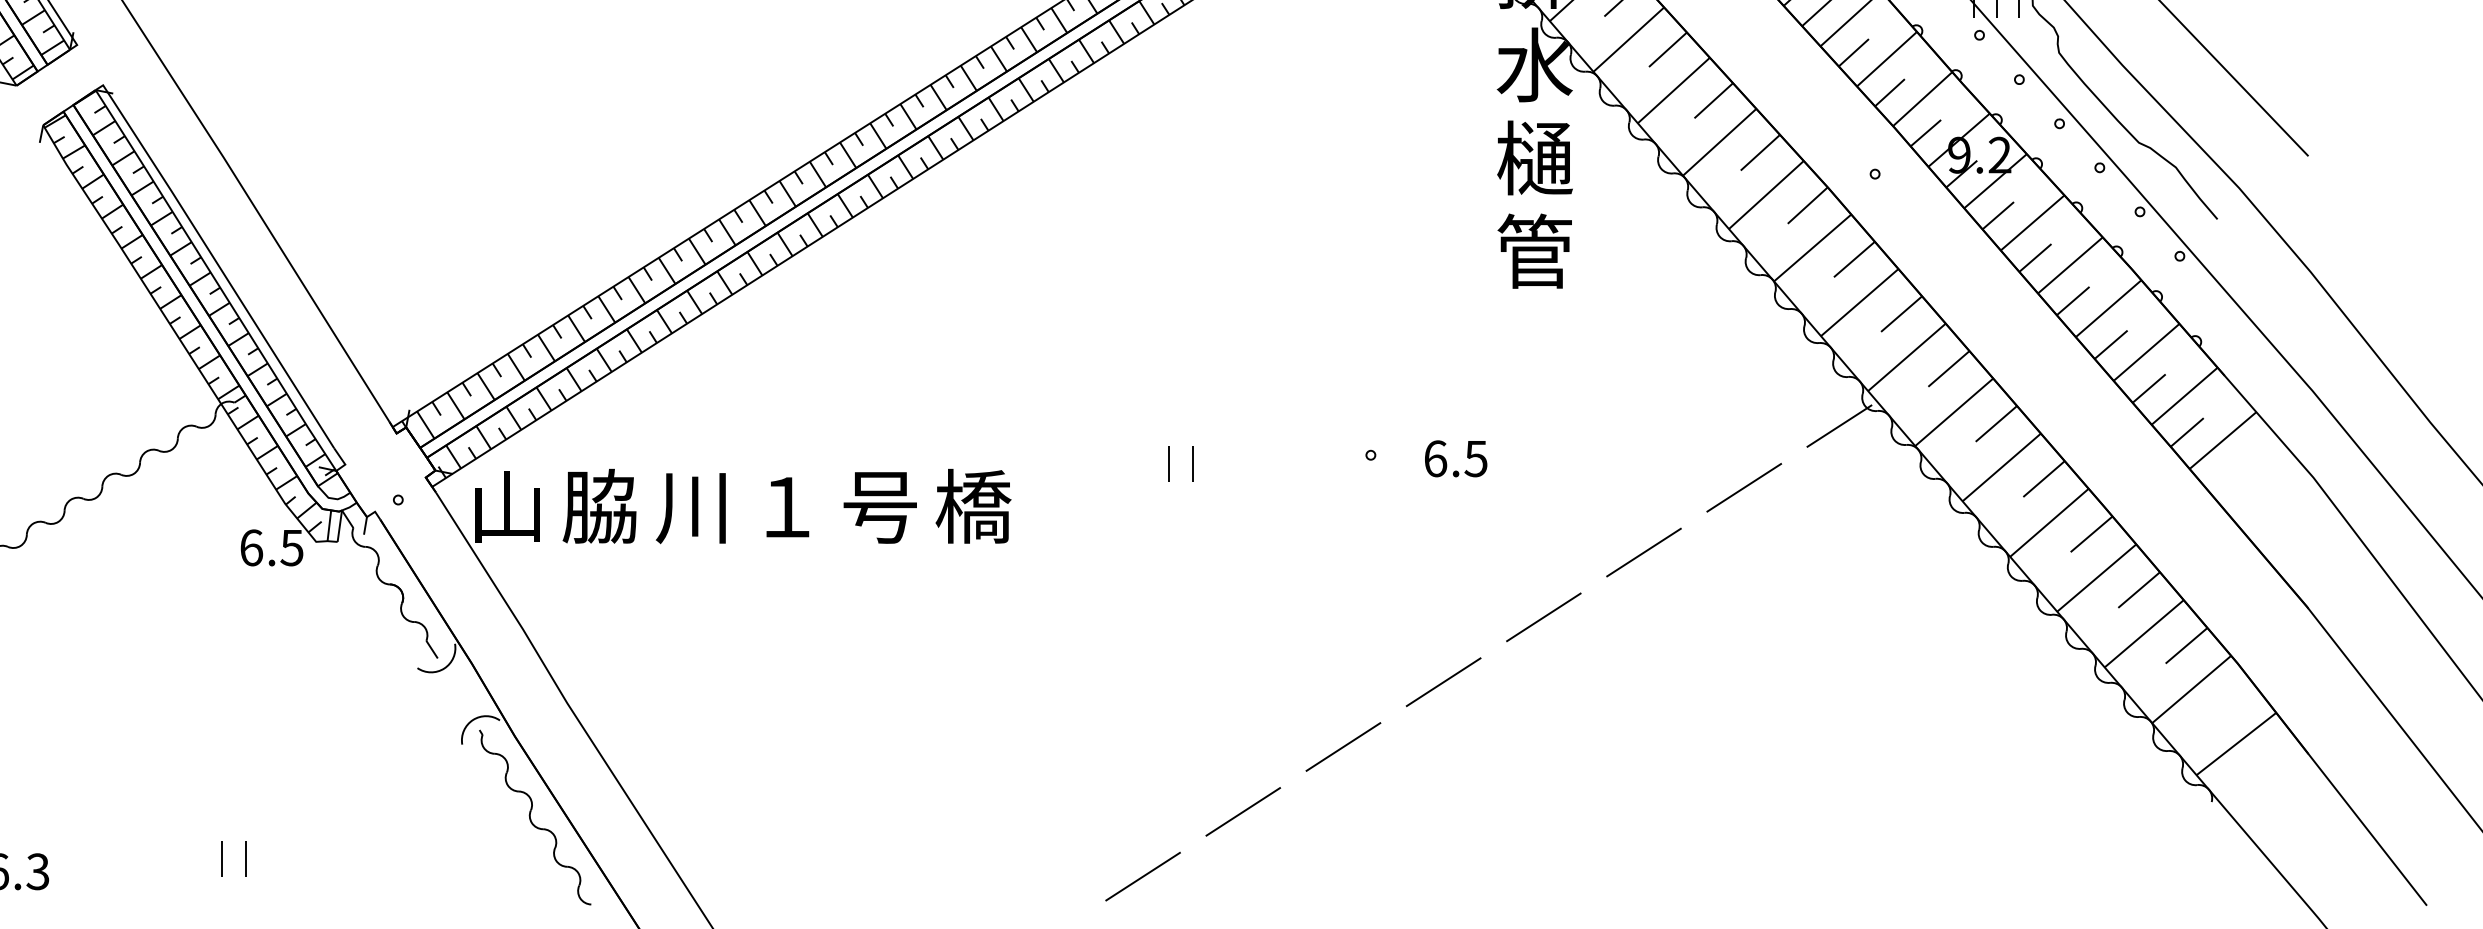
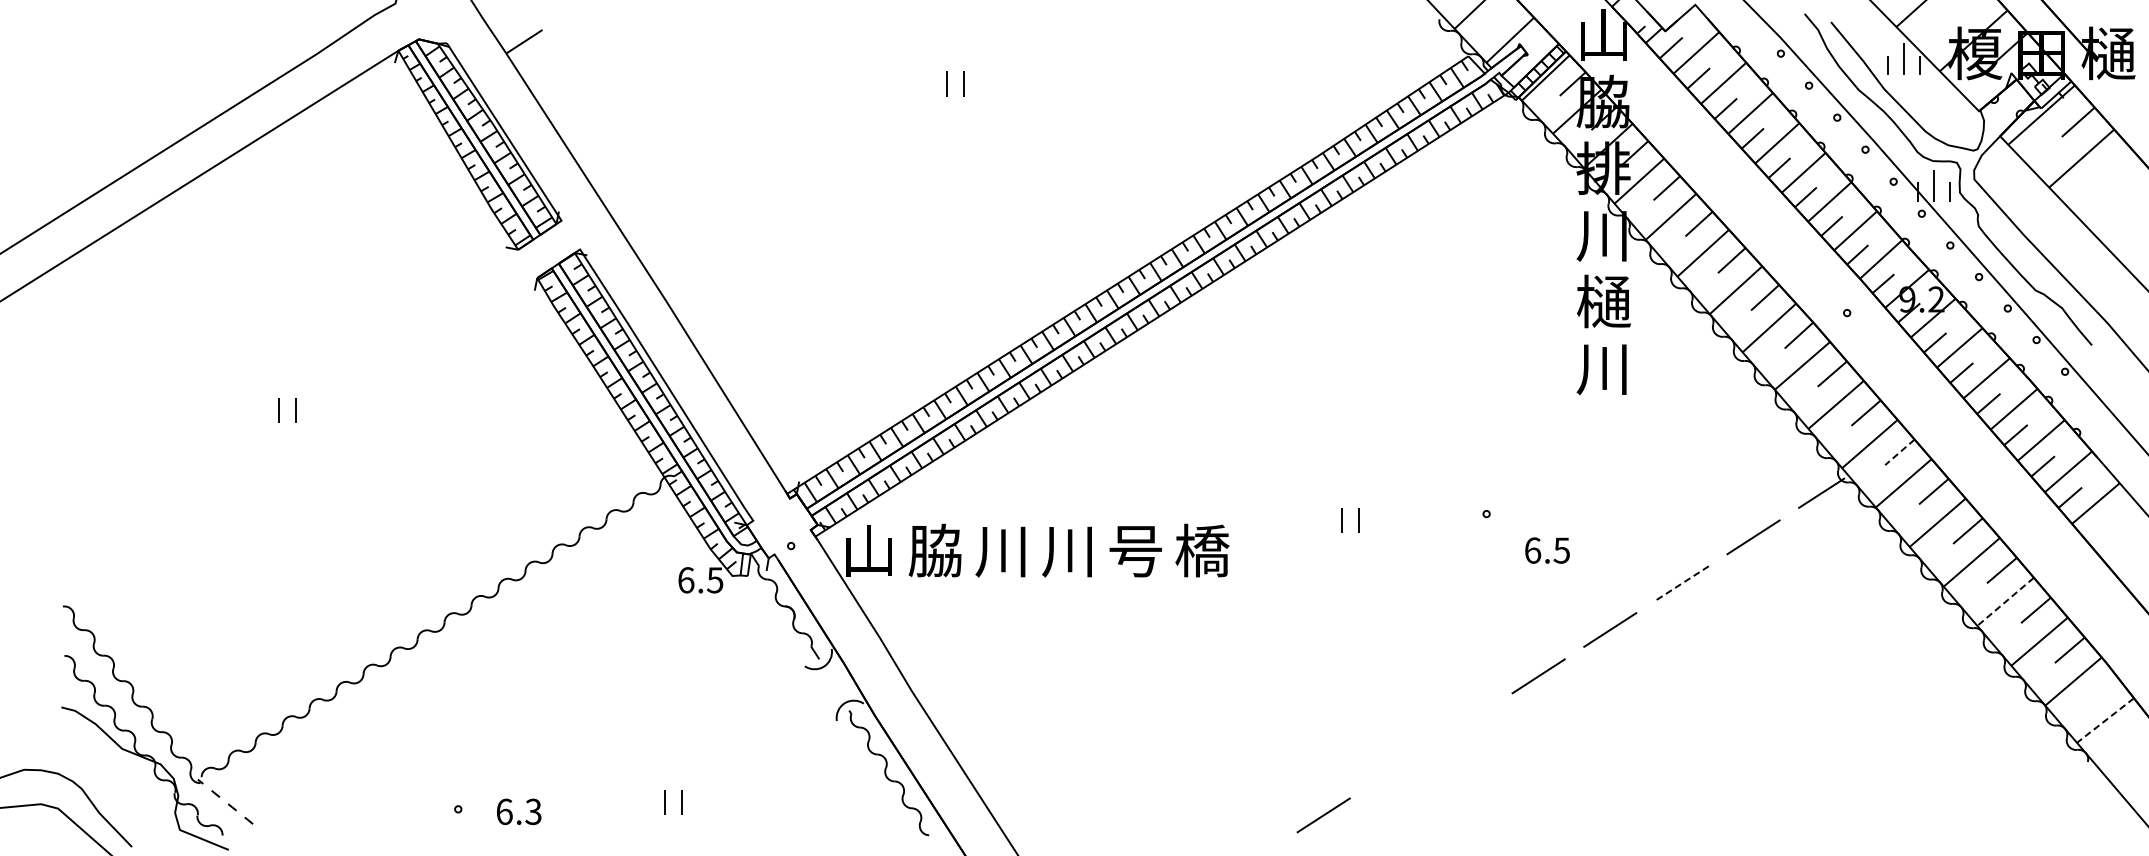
text: (1534, 64) -> (1603, 234), 水 -> 川
text: (1534, 251) -> (1603, 368), 管 -> 川
line: (1948, 369) -> (1899, 452), solid -> dashed
text: (1456, 458) -> (1547, 550), moved
text: (783, 507) -> (1066, 551), １ -> 川
line: (1643, 552) -> (1681, 583), solid -> dashed
line: (2096, 578) -> (2005, 602), solid -> dashed
line: (2236, 743) -> (2105, 720), solid -> dashed
line: (1342, 746) -> (1466, 722), removed
line: (1243, 811) -> (1395, 768), removed

